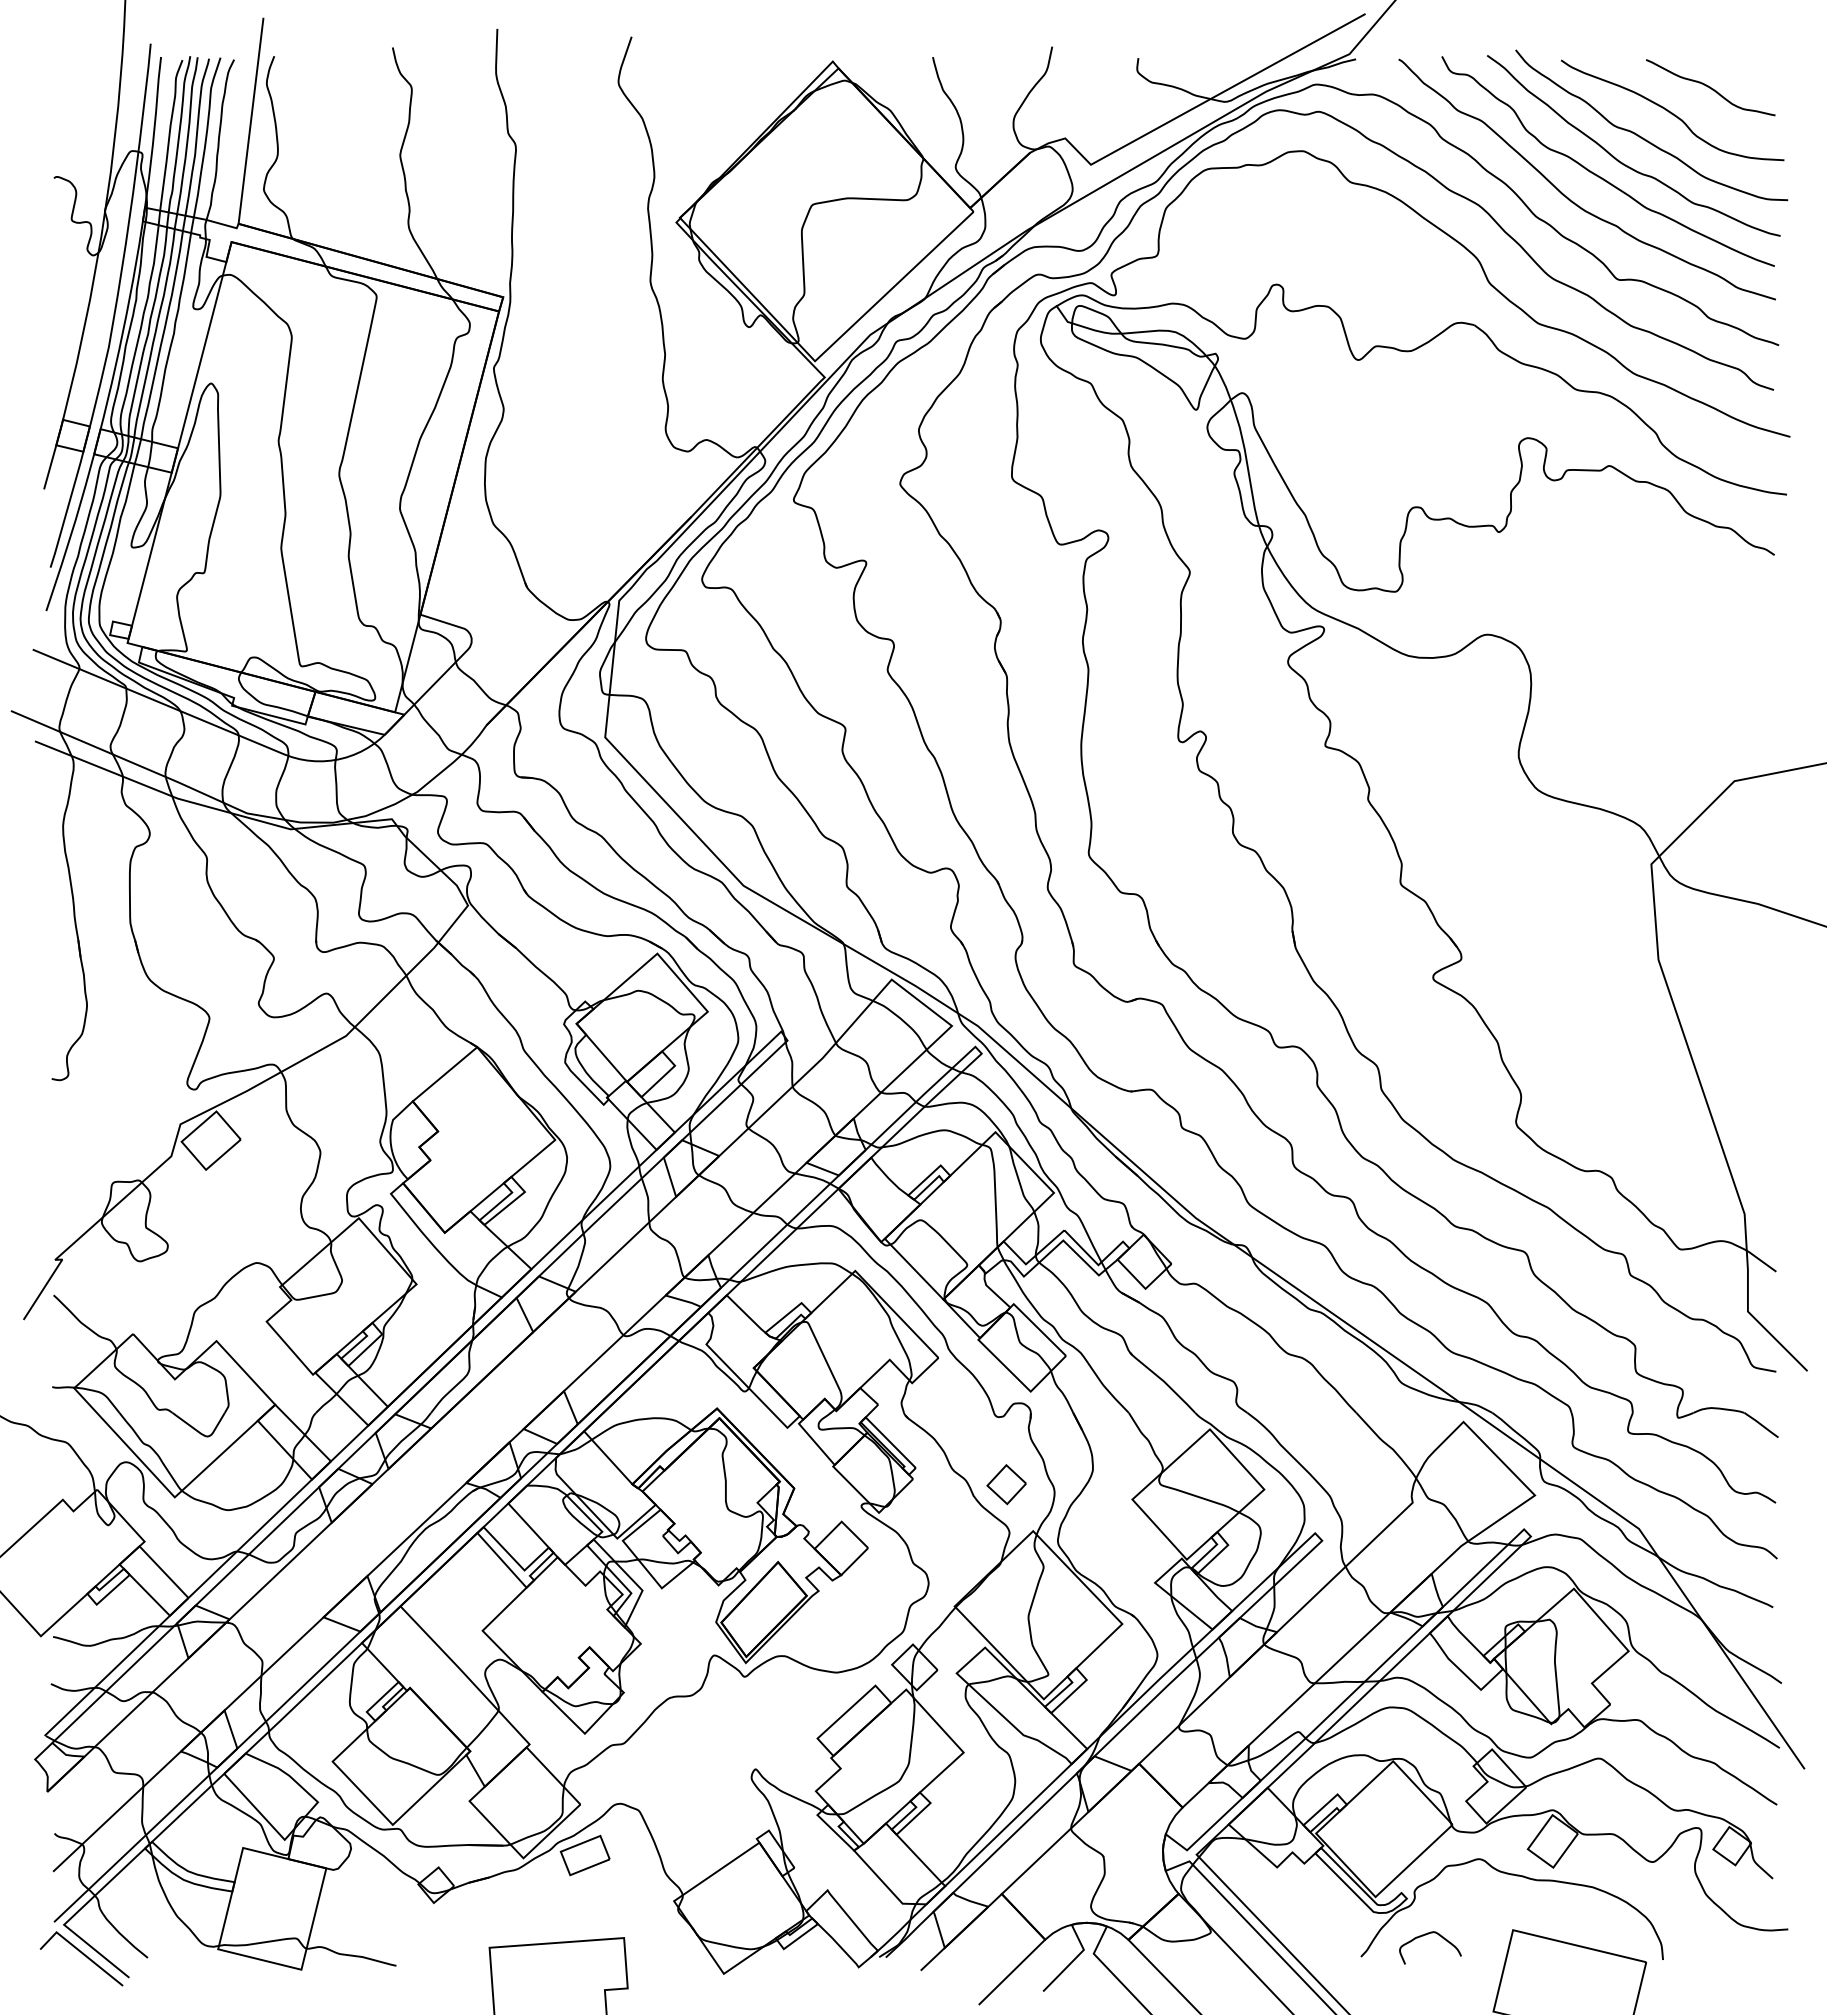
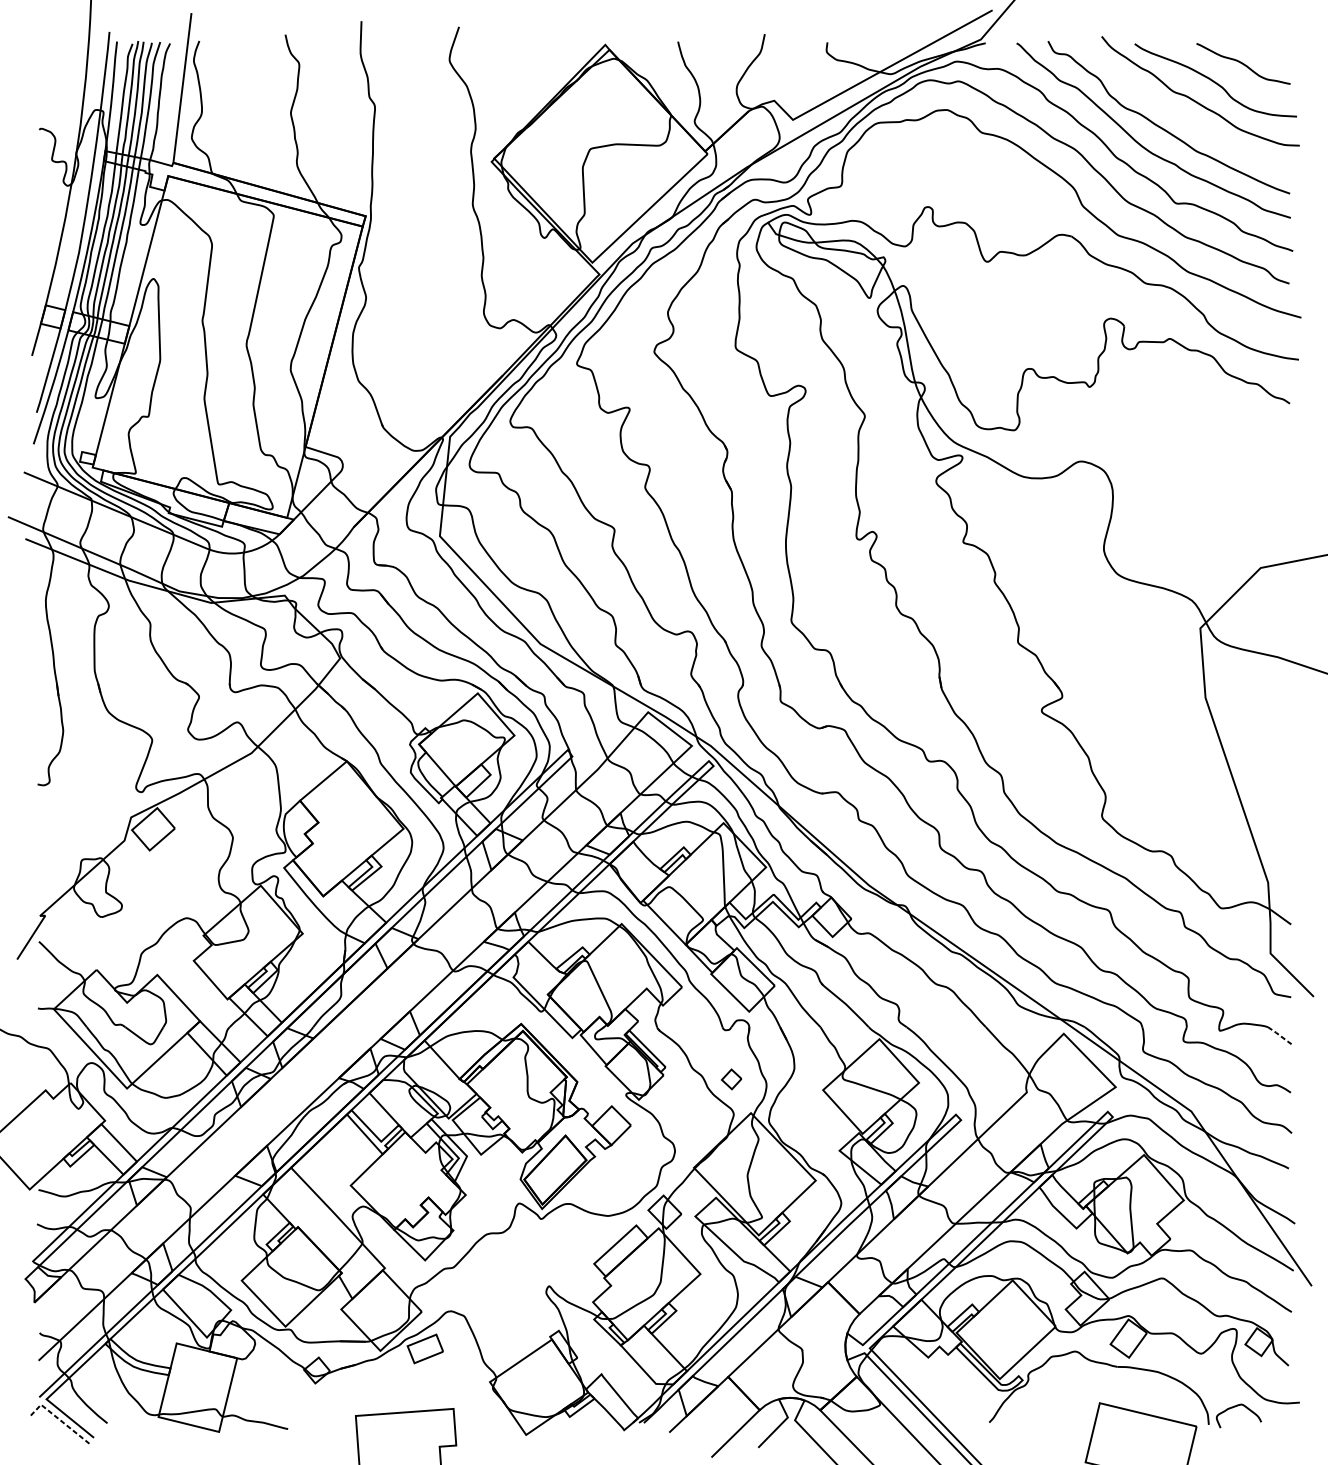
curve: (1621, 161) -> (1178, 117), removed
line: (1762, 1425) -> (1281, 1036), solid -> dashed
part: (1006, 1484) -> (731, 1079), size x0.7
curve: (1426, 1935) -> (1236, 1407), moved
line: (79, 1951) -> (57, 1418), solid -> dashed

